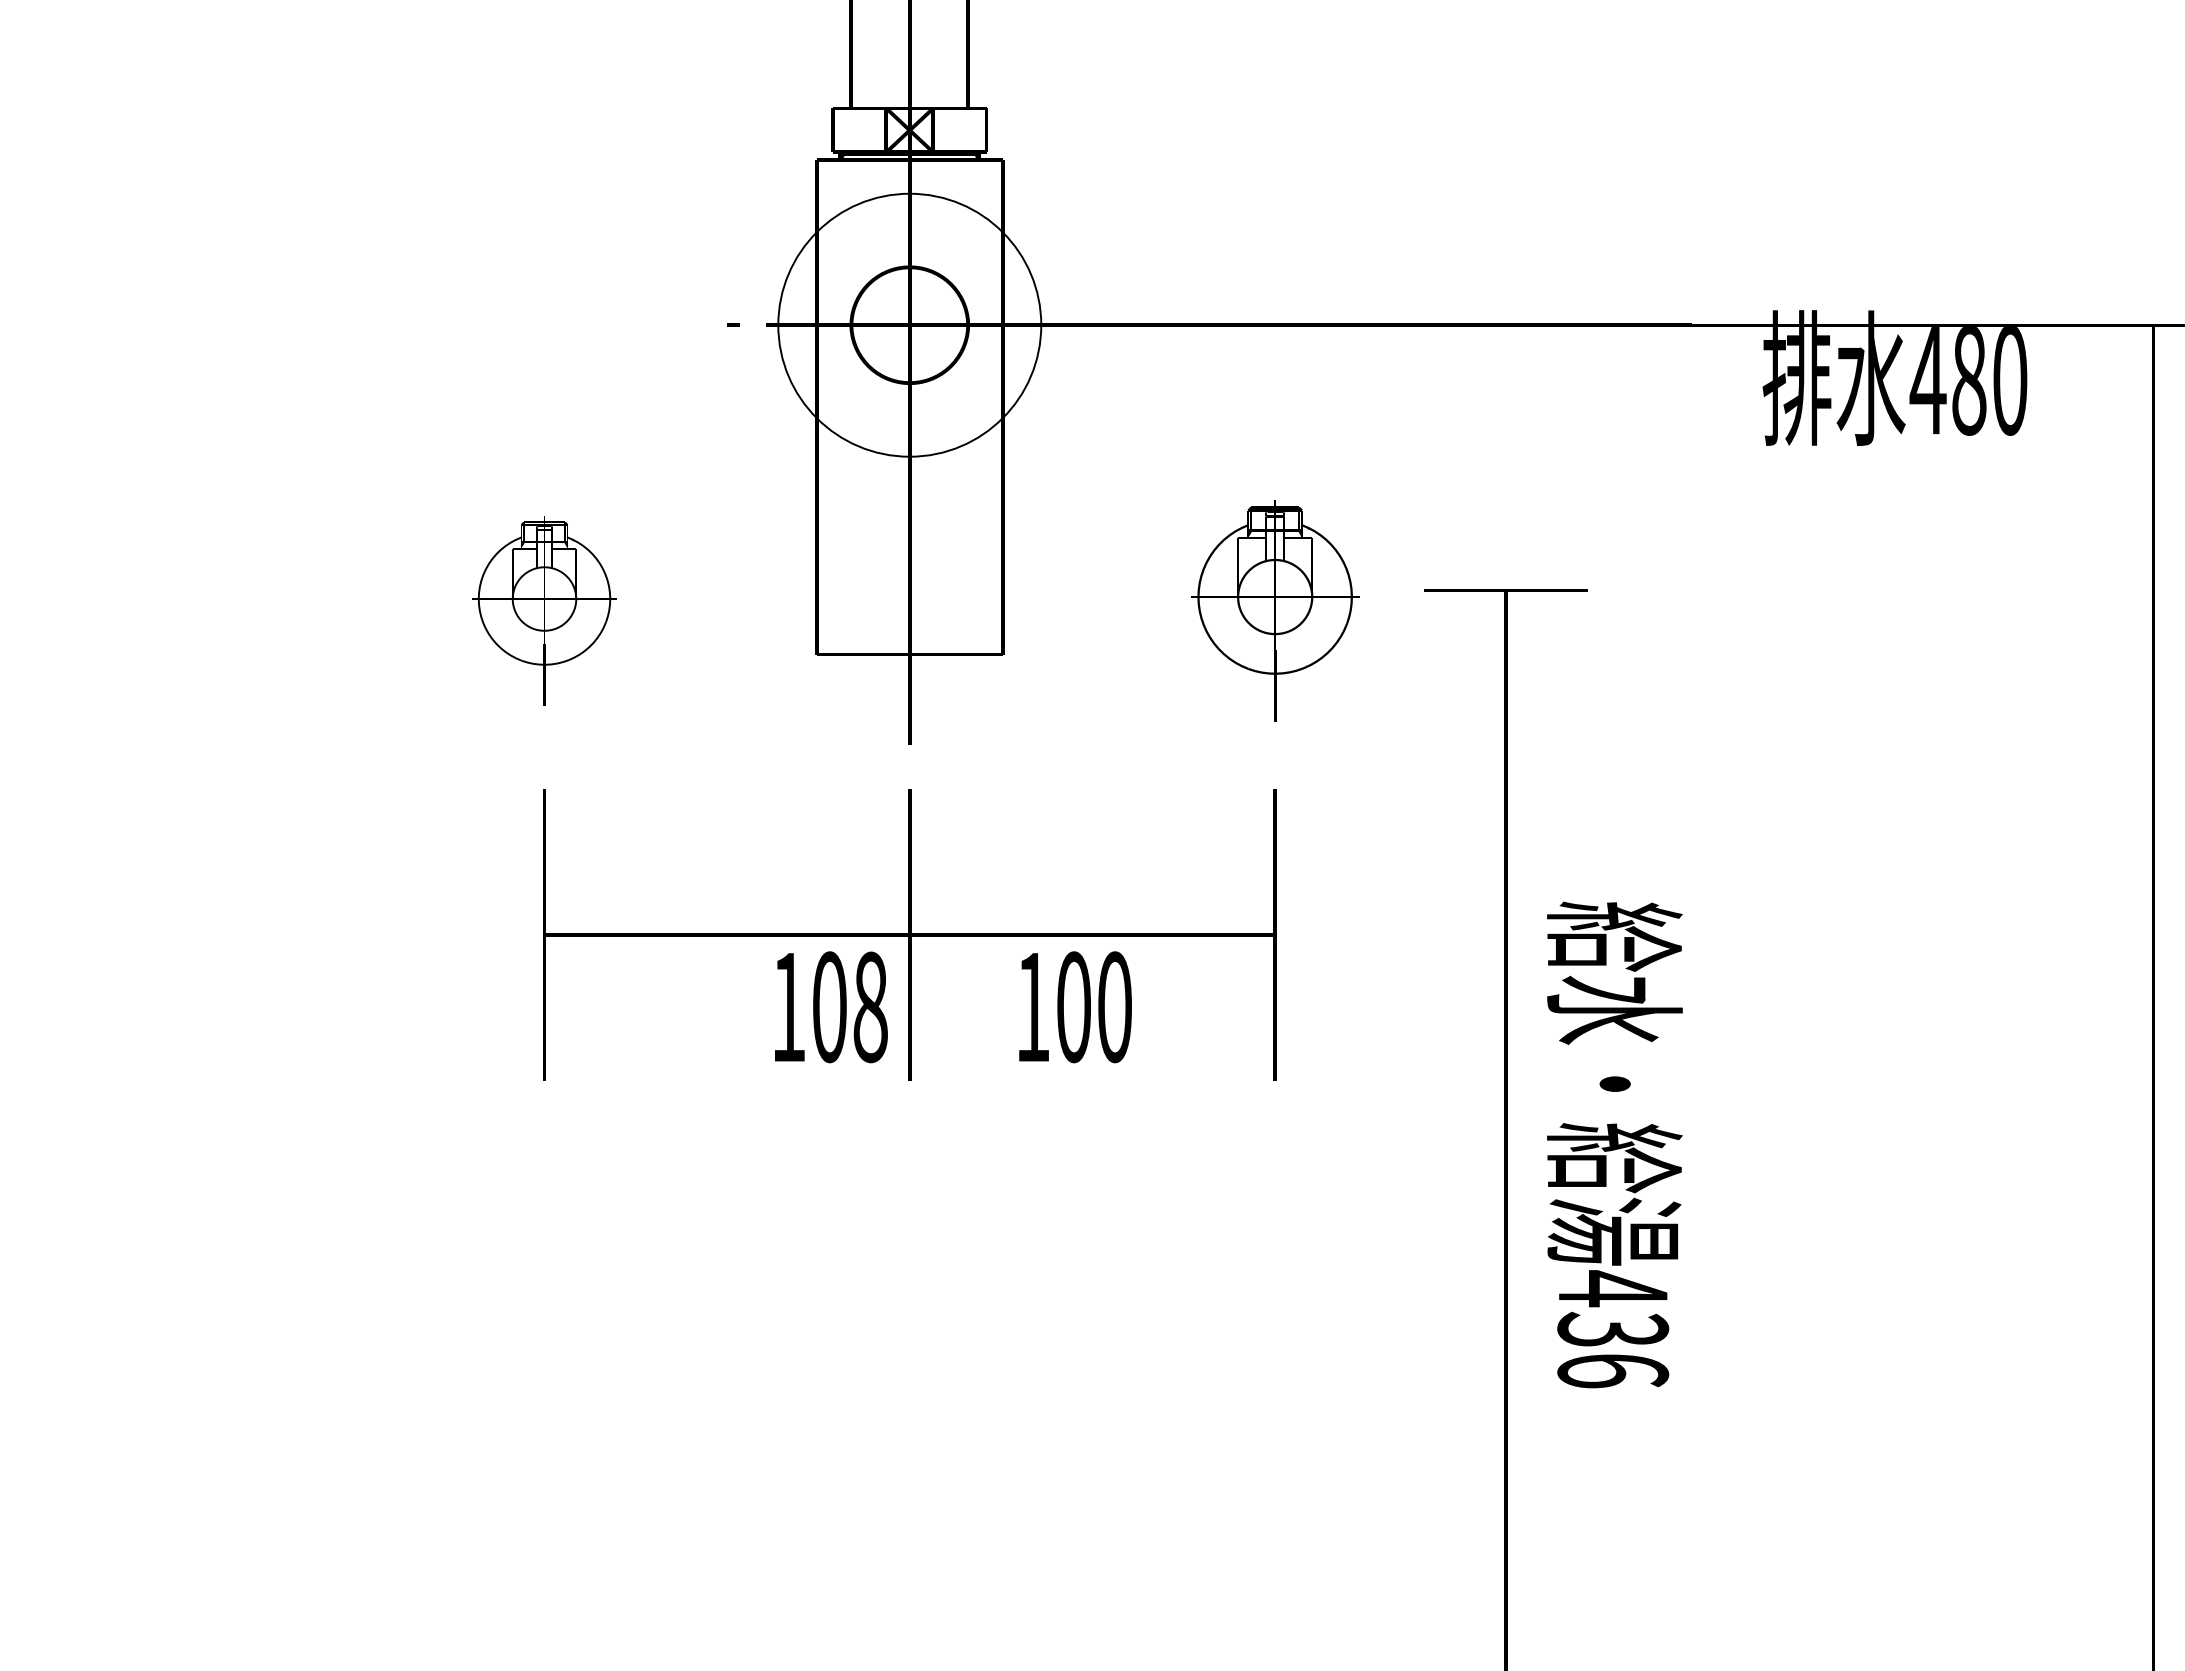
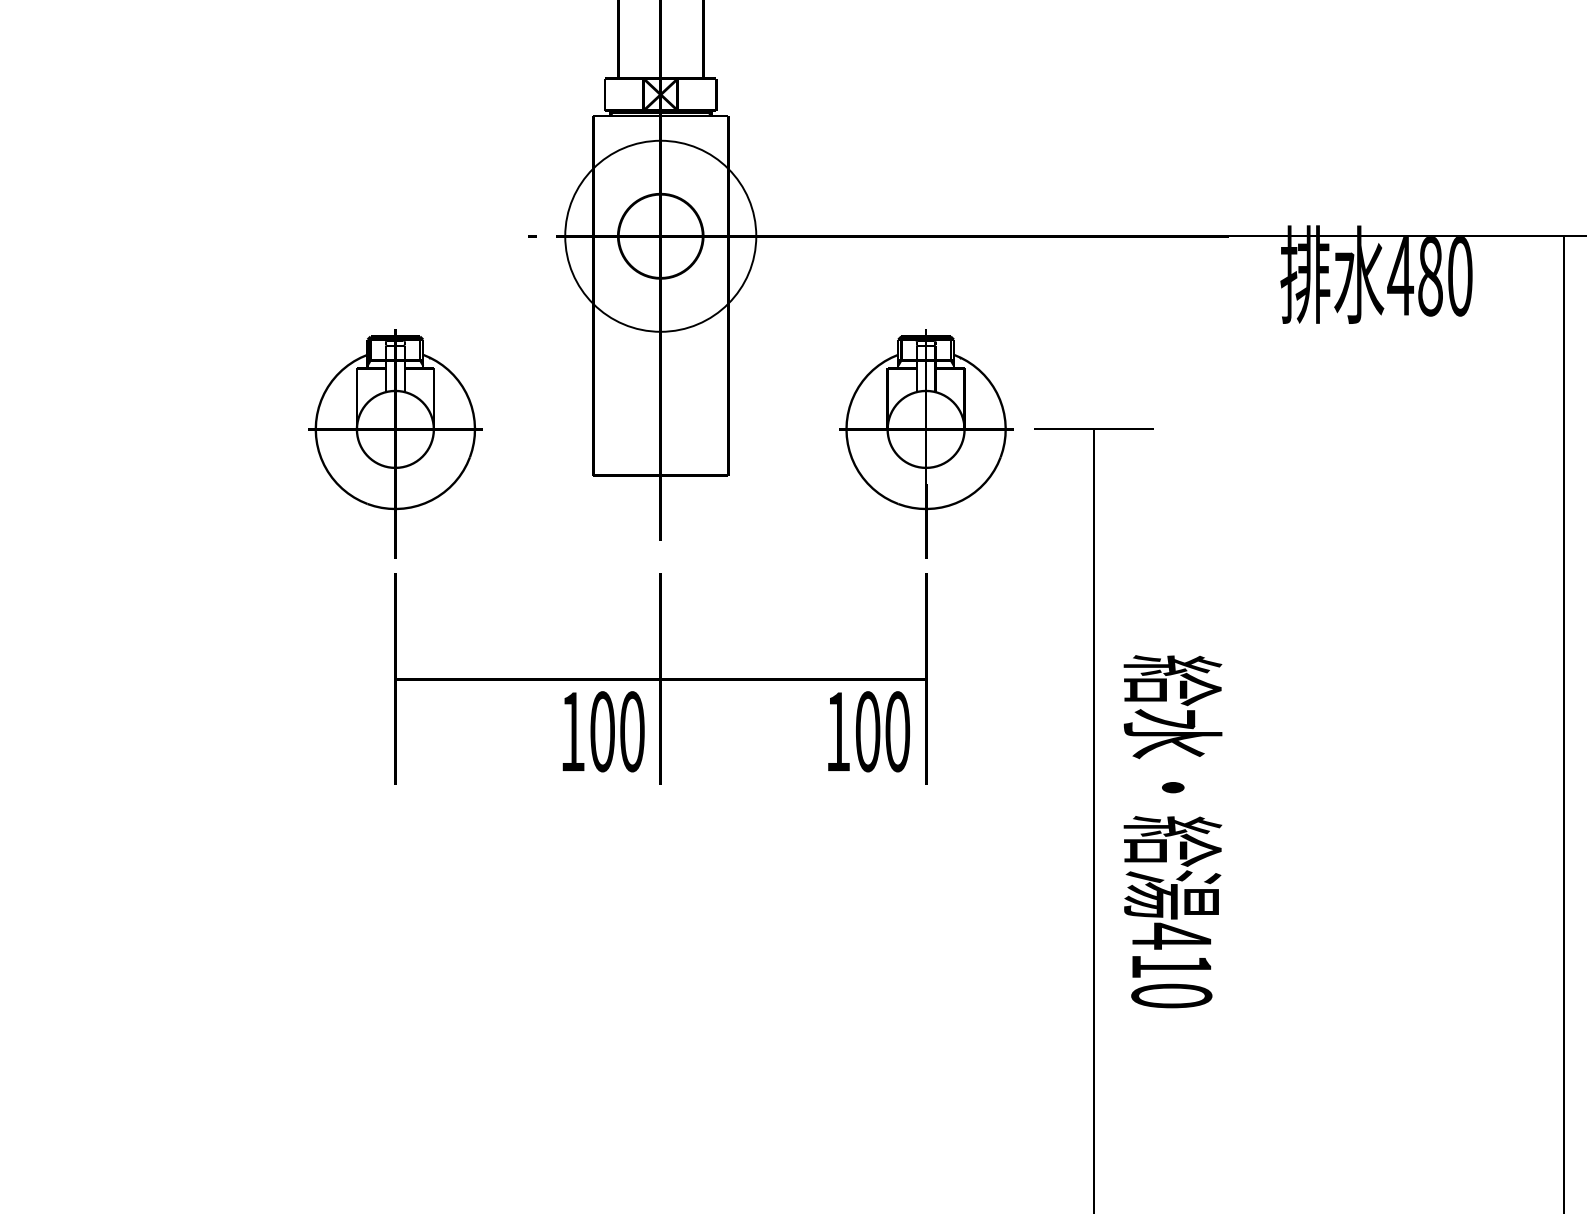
part: (544, 610) -> (395, 443), size x1.67
part: (1275, 610) -> (926, 443), size x1.43
text: (870, 1007) -> (632, 731), 108 -> 100
text: (1075, 1007) -> (869, 731), moved
text: (1613, 1349) -> (1172, 980), 436 -> 410

